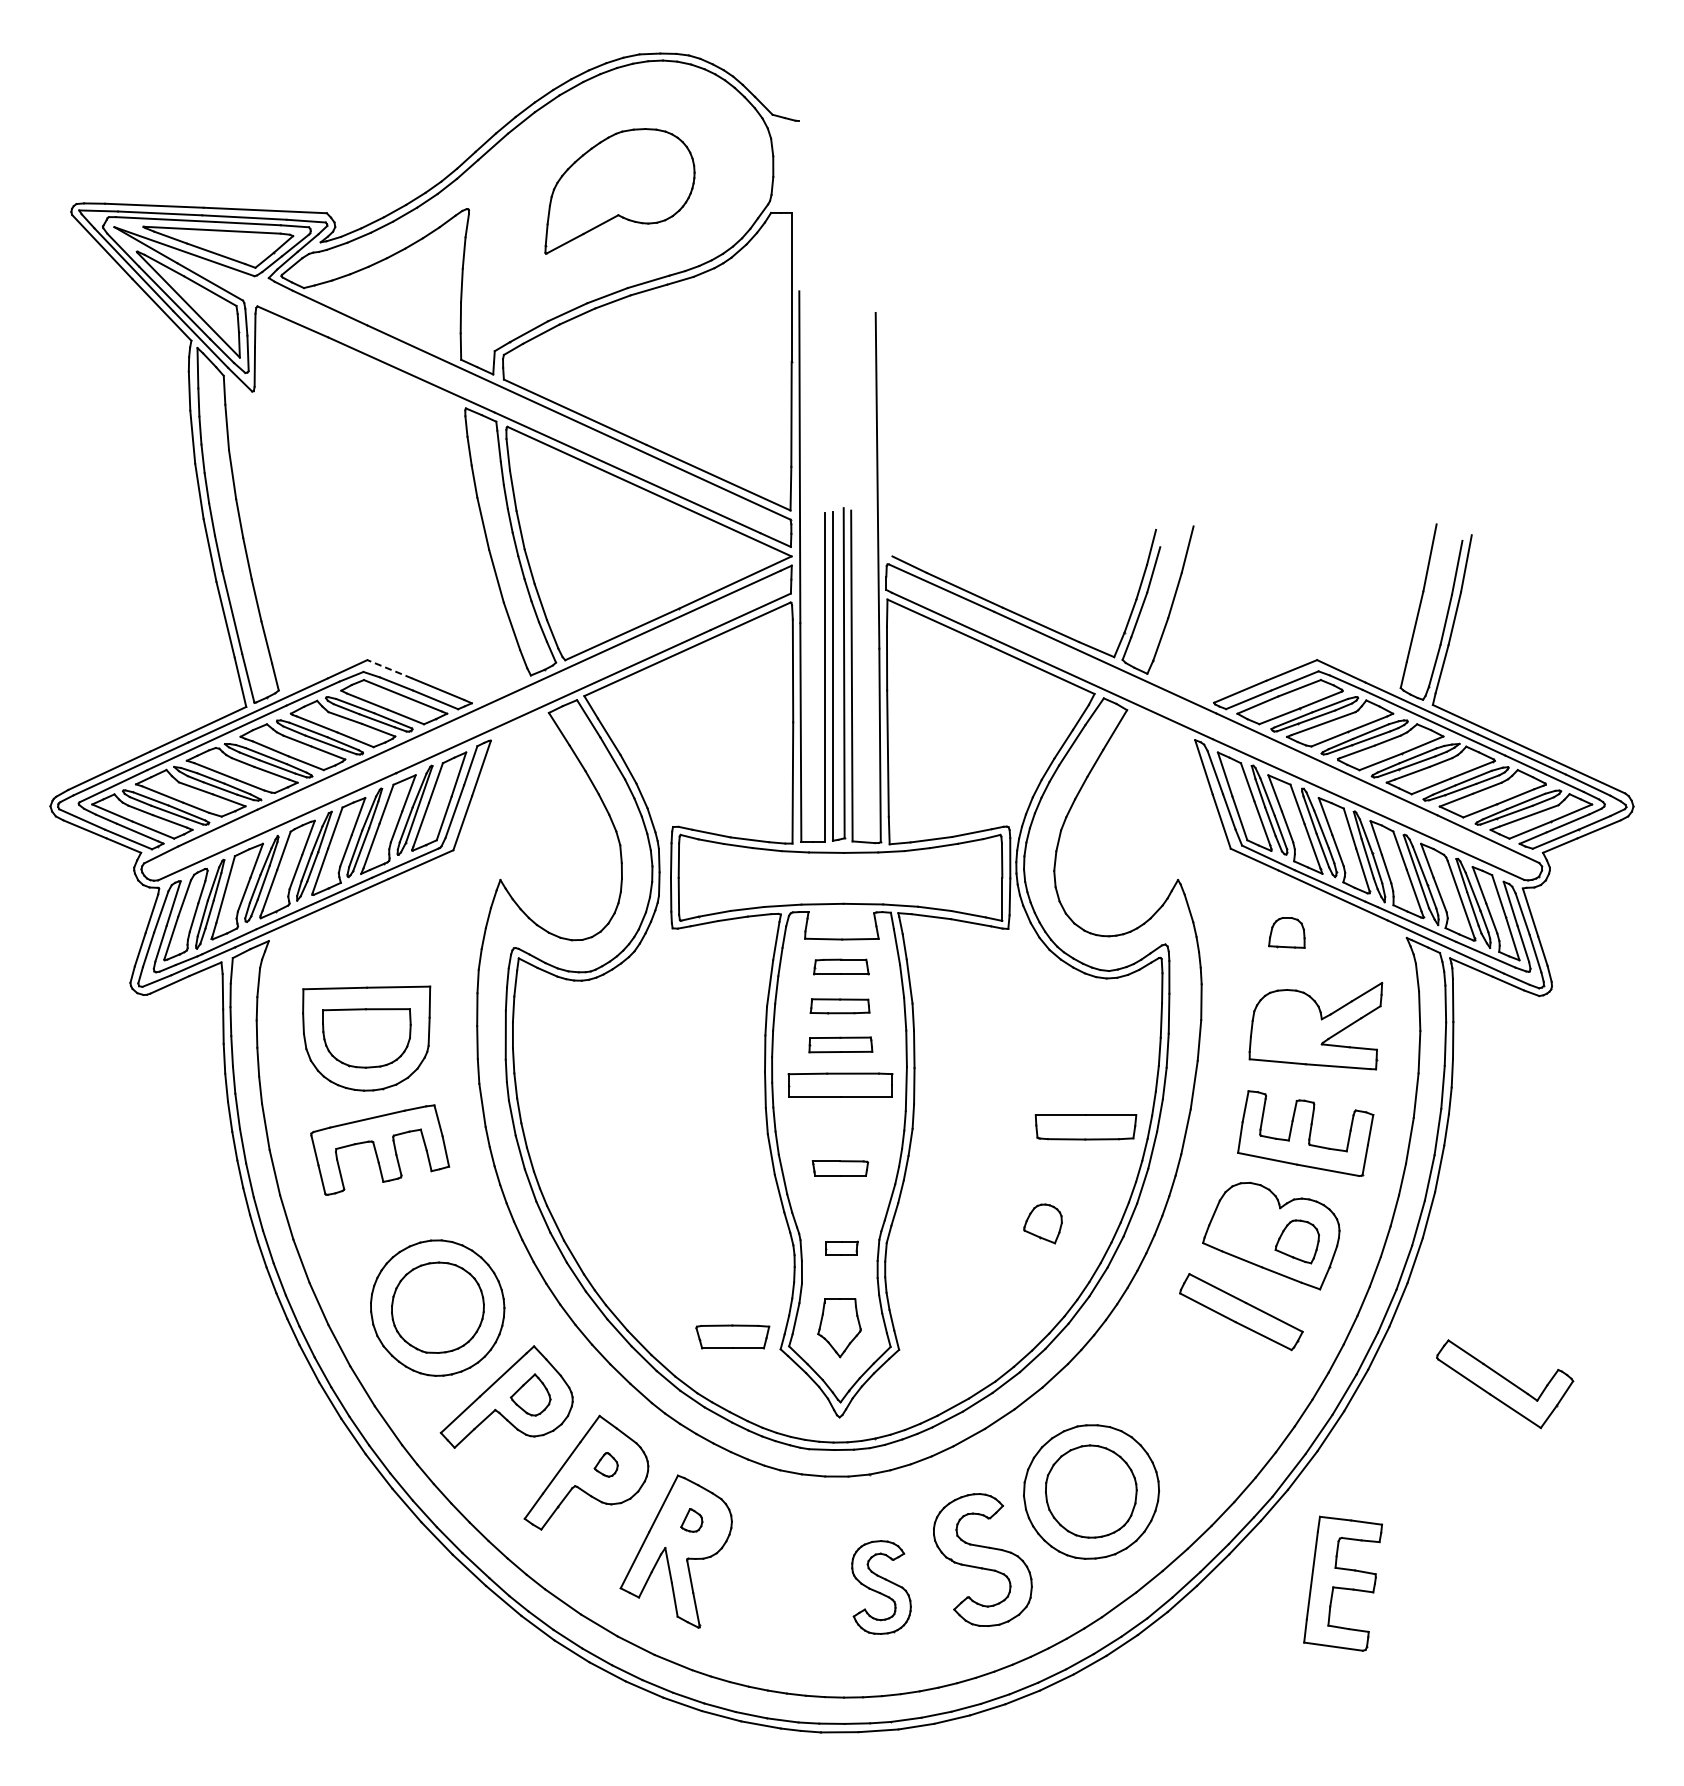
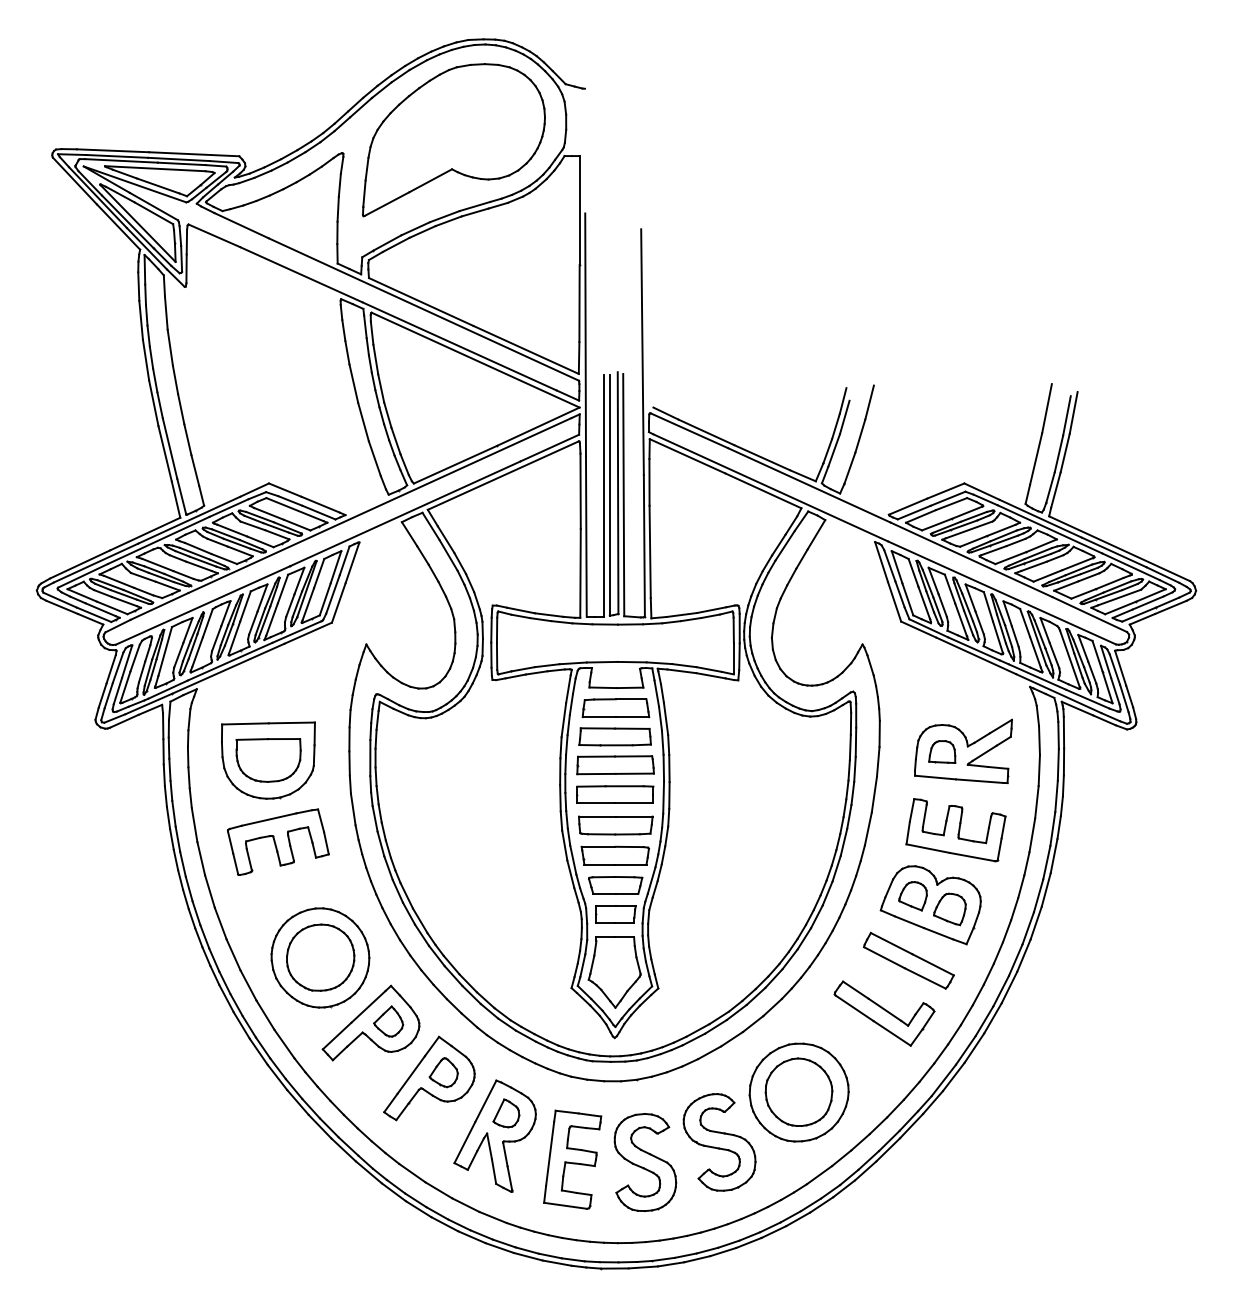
part: (619, 191) -> (453, 140), size x1.67
line: (389, 669) -> (285, 490), dashed -> solid
part: (1286, 932) -> (941, 751), moved
part: (841, 966) -> (616, 707), size x1.67
part: (839, 1006) -> (614, 737), size x1.67
part: (840, 1044) -> (615, 764), size x1.67
part: (1085, 1127) -> (615, 825), moved
part: (840, 1168) -> (615, 855), size x1.67
part: (1042, 1223) -> (912, 895), moved
part: (841, 1248) -> (616, 914), size x1.67
part: (839, 1328) -> (614, 972), size x1.67
part: (732, 1336) -> (615, 885), moved
part: (1505, 1384) -> (884, 1013), moved
part: (606, 1464) -> (444, 1072), size x1.67
part: (691, 1520) -> (506, 1113), size x1.67
part: (1343, 1583) -> (572, 1159), moved
part: (881, 1587) -> (645, 1162), size x1.43

